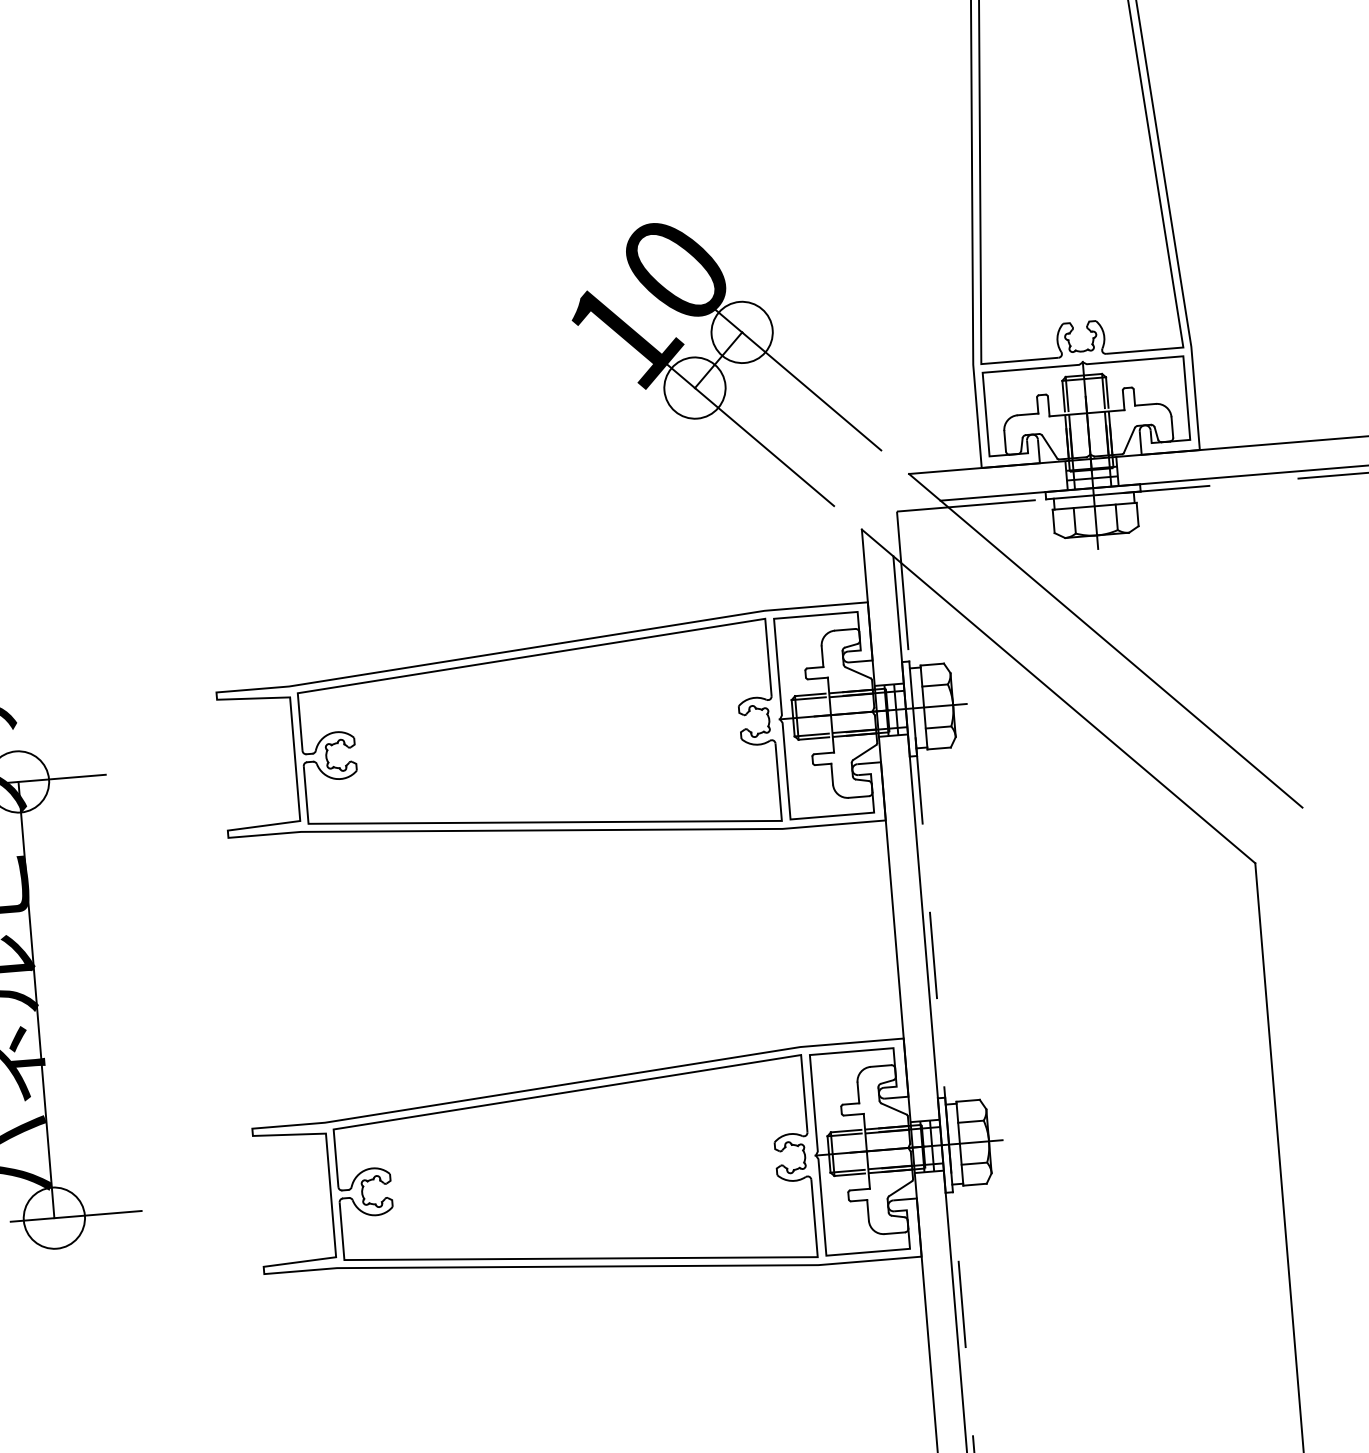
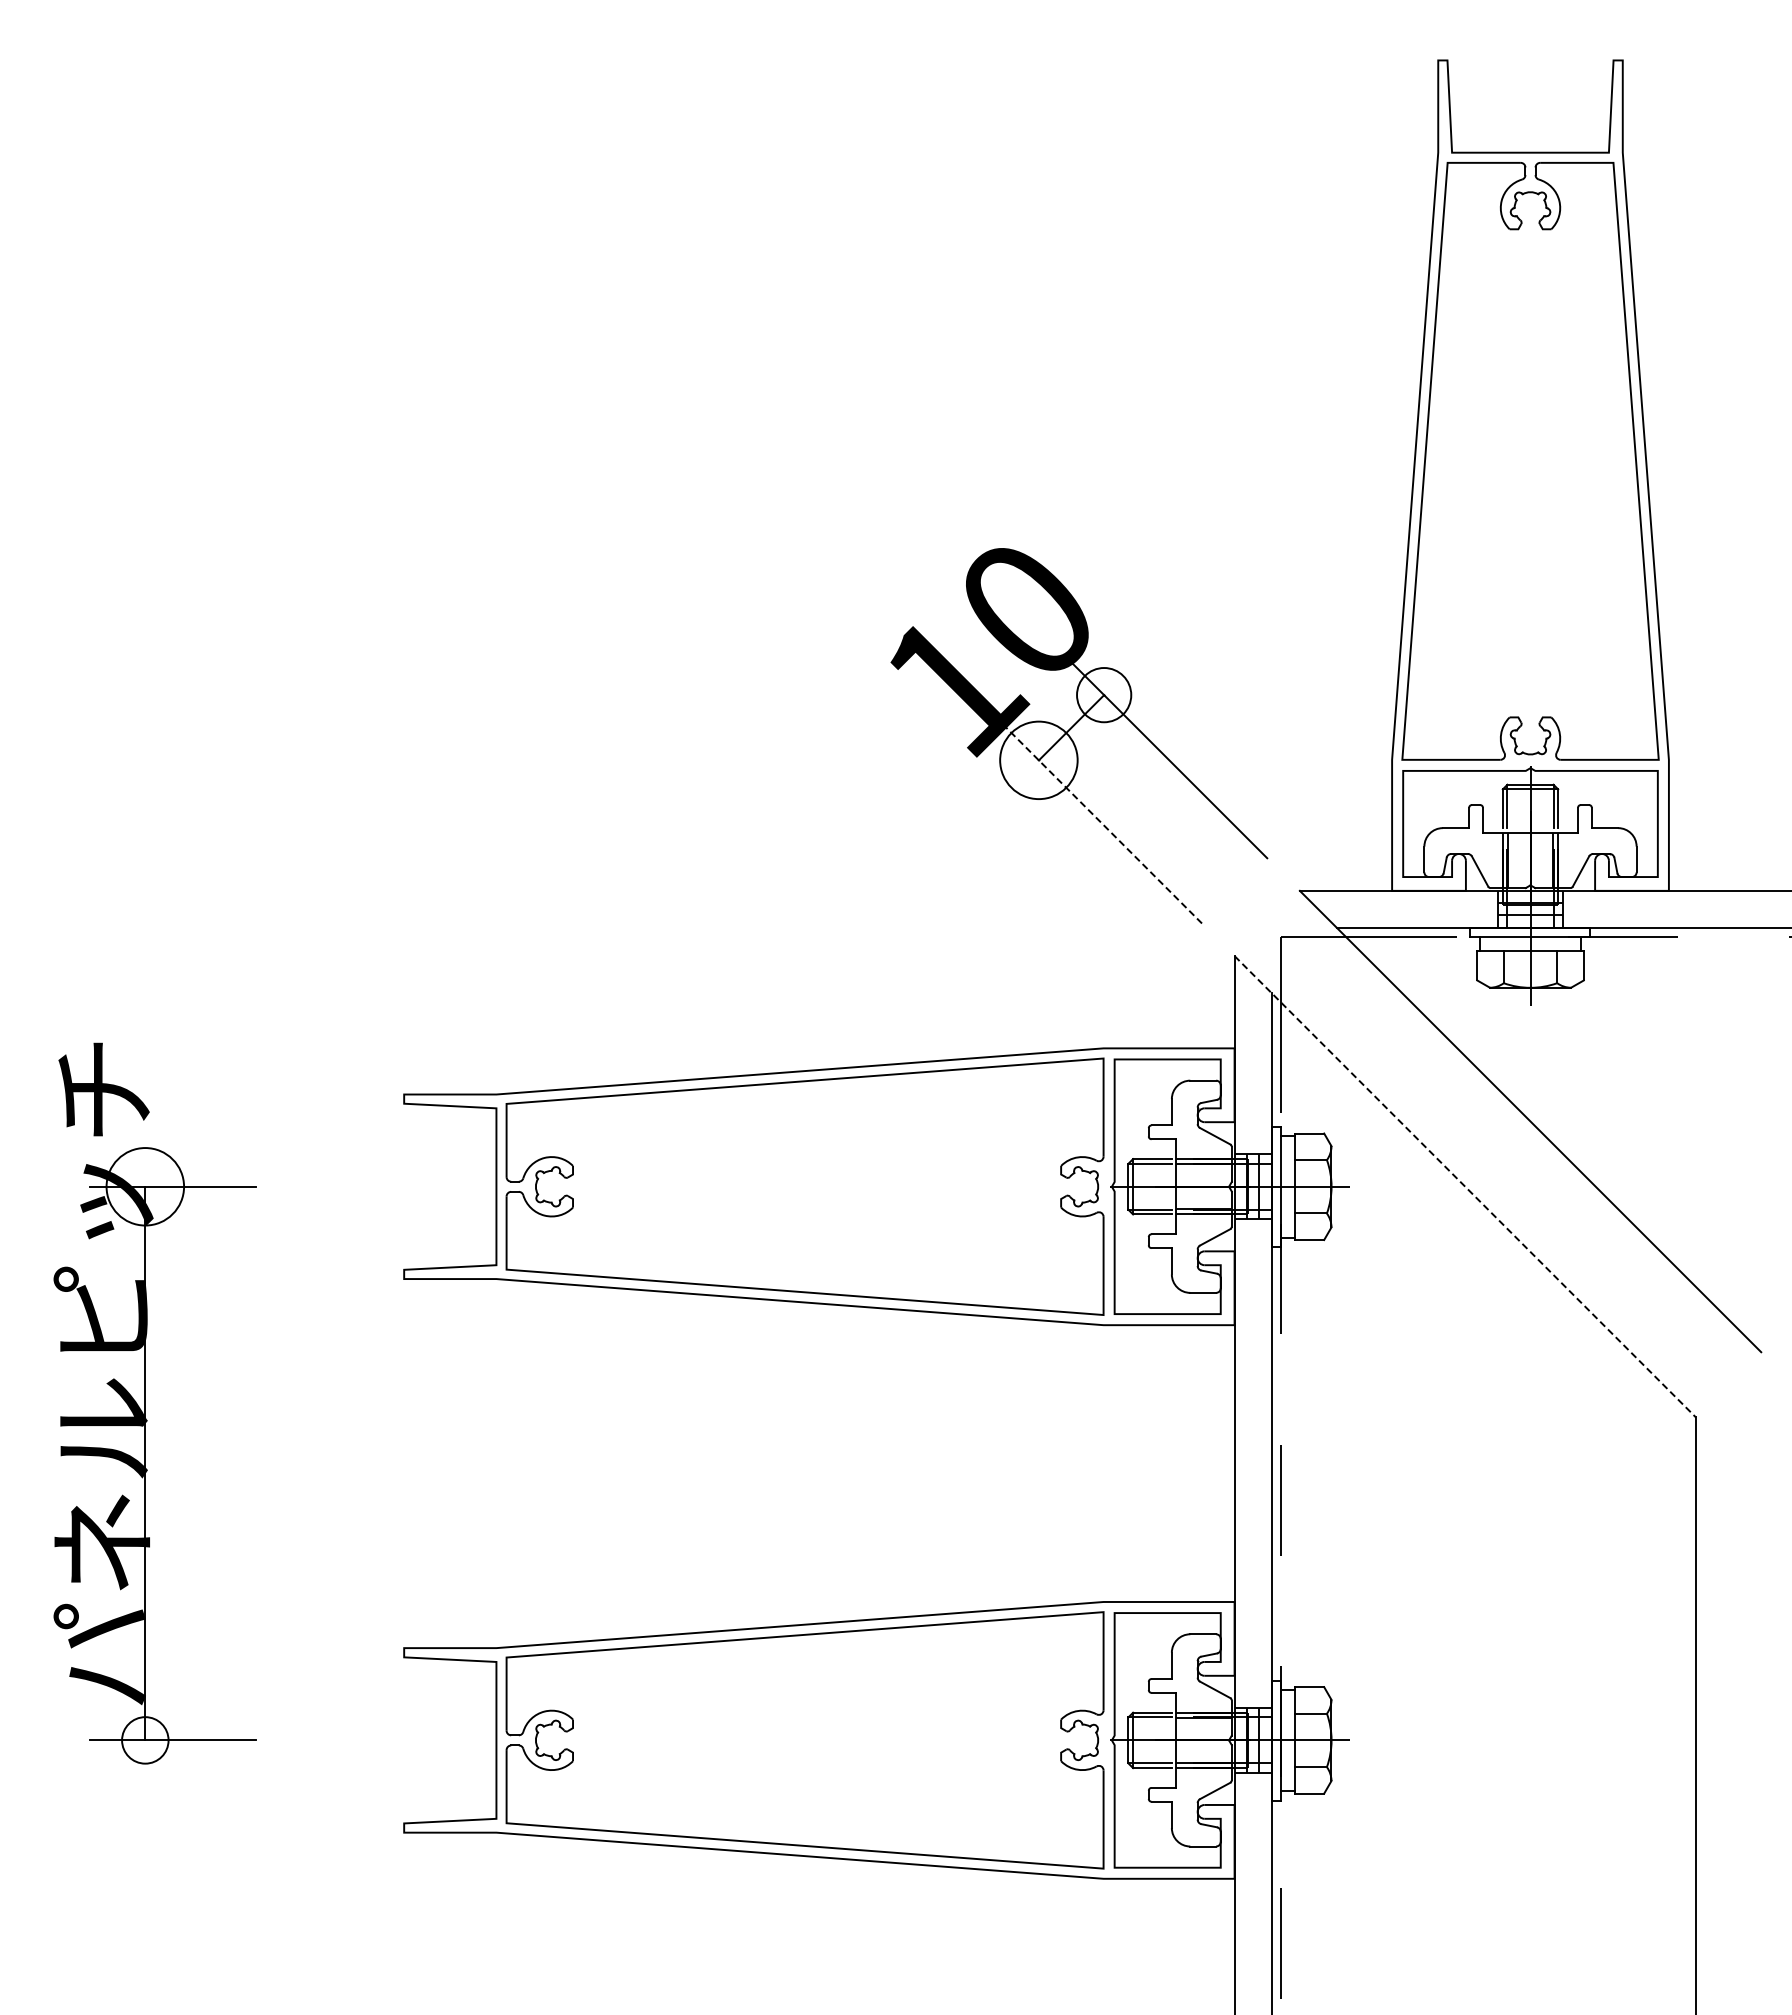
circle: (741, 331) -> (1103, 694), size x0.7
line: (747, 433) -> (1100, 822), solid -> dashed
line: (1058, 696) -> (1465, 1187), solid -> dashed
circle: (54, 1218) -> (145, 1740), size x0.6

